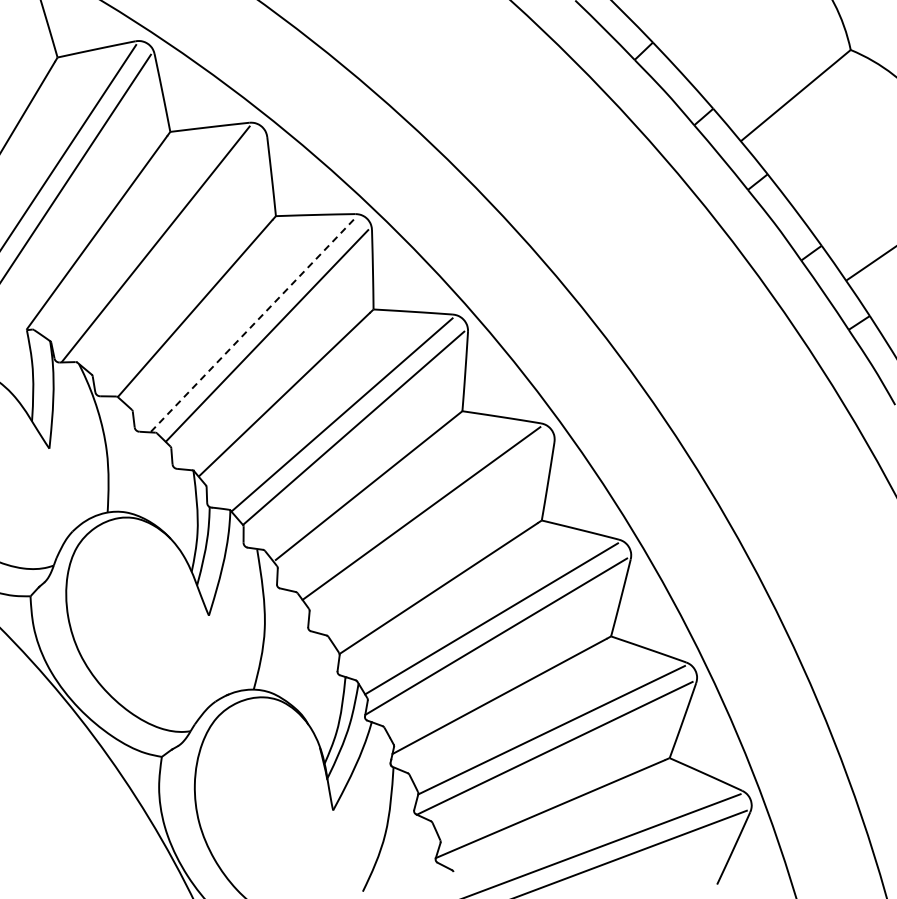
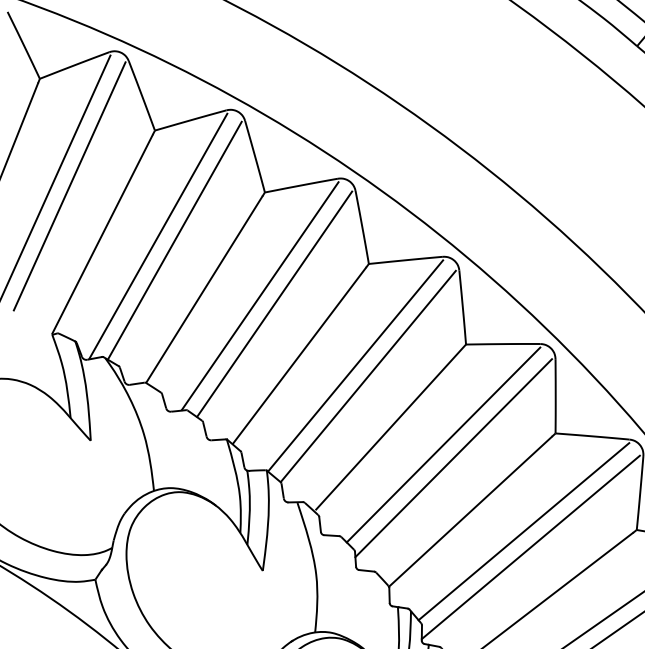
line: (172, 251) -> (174, 240), added
line: (253, 324) -> (260, 295), dashed -> solid
line: (429, 528) -> (453, 457), added

